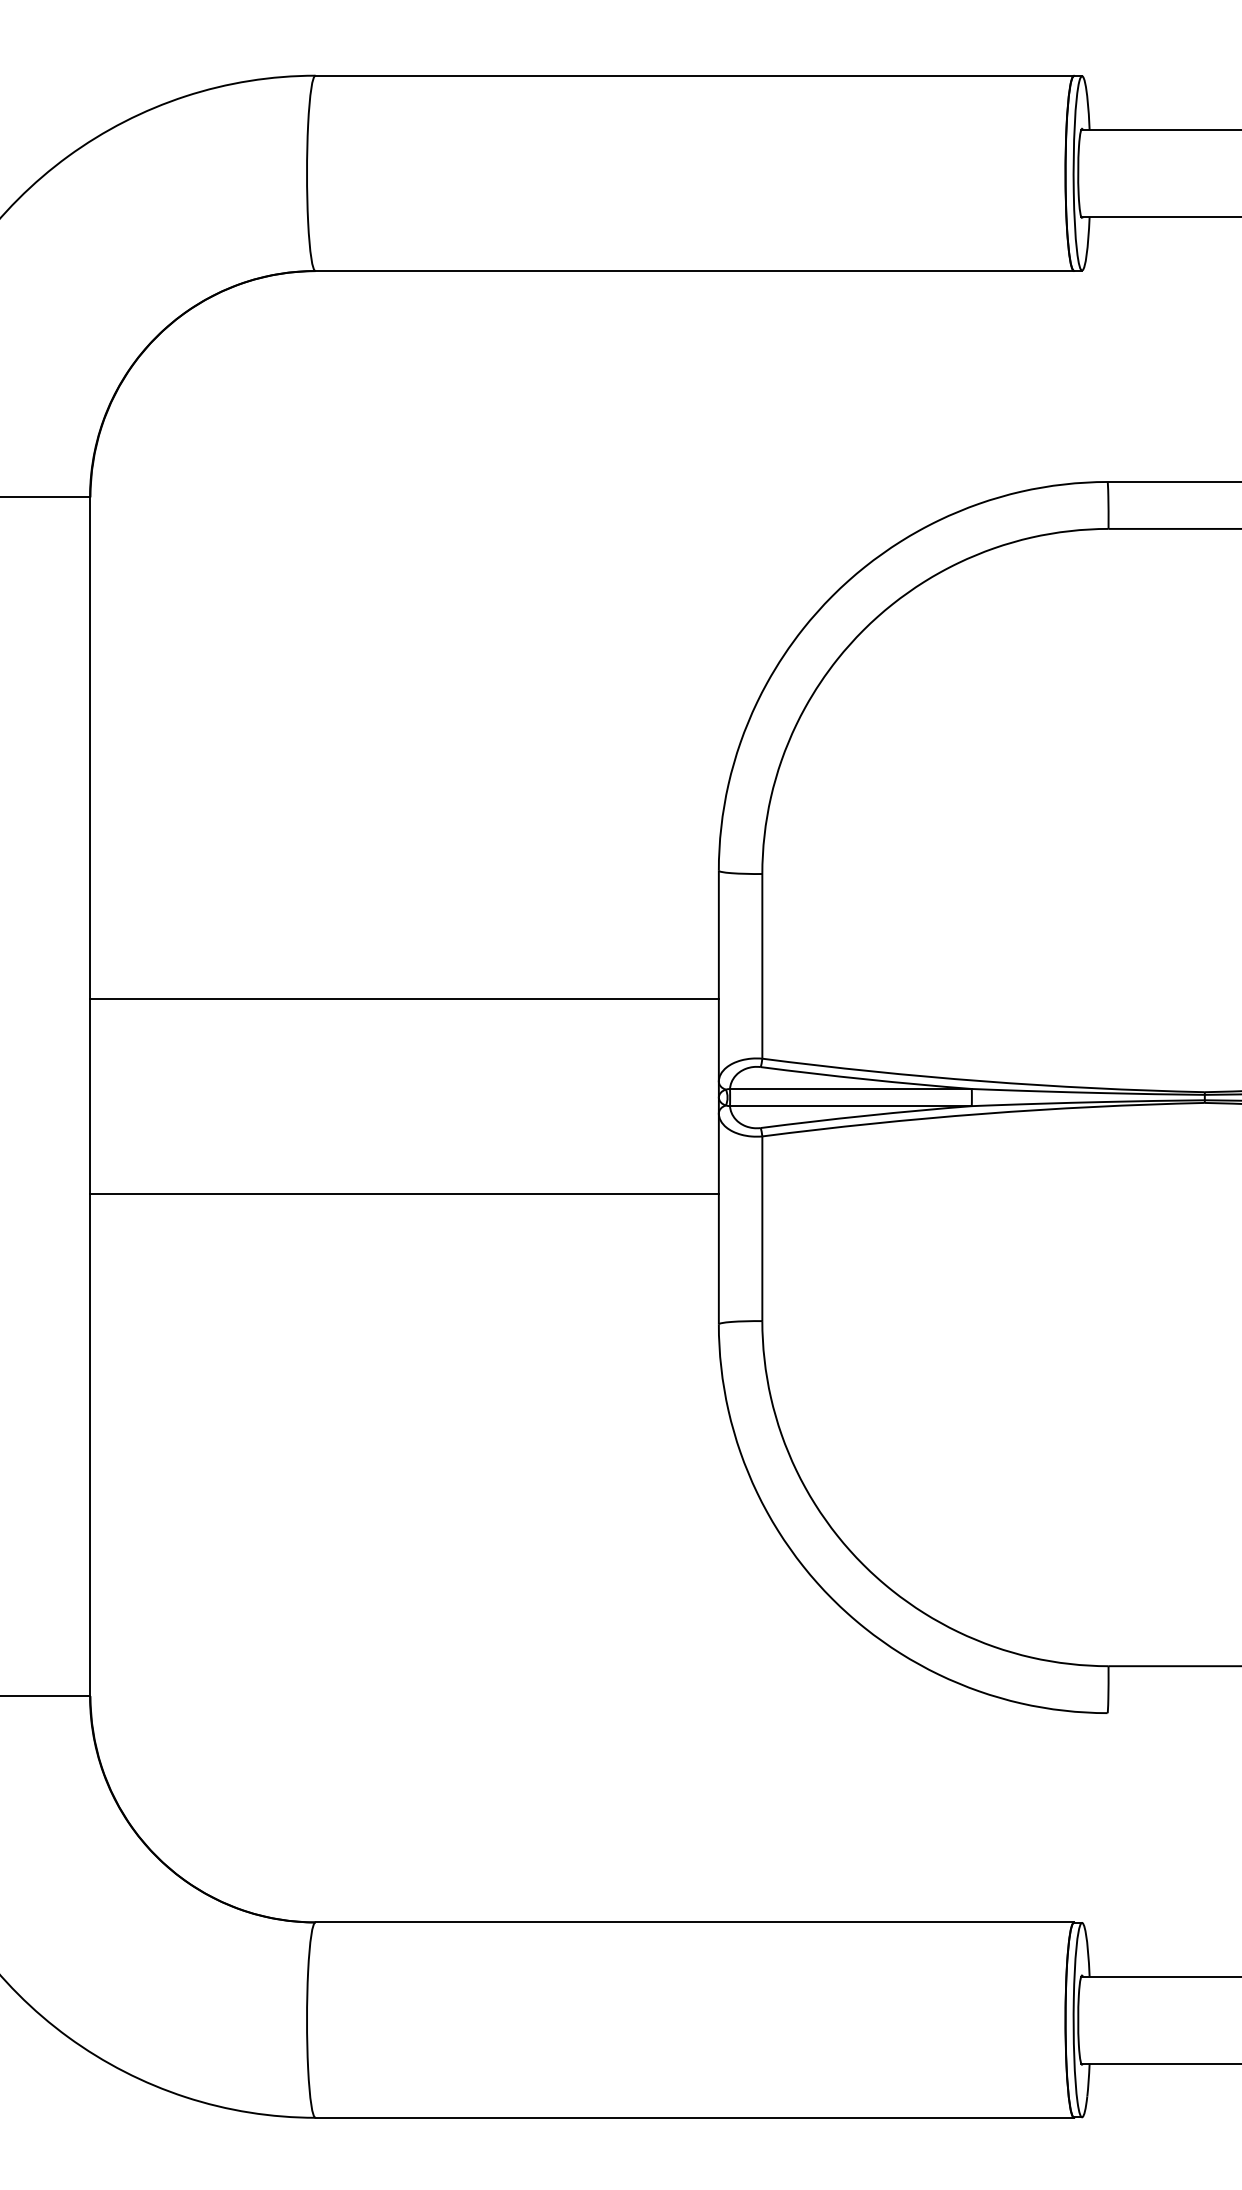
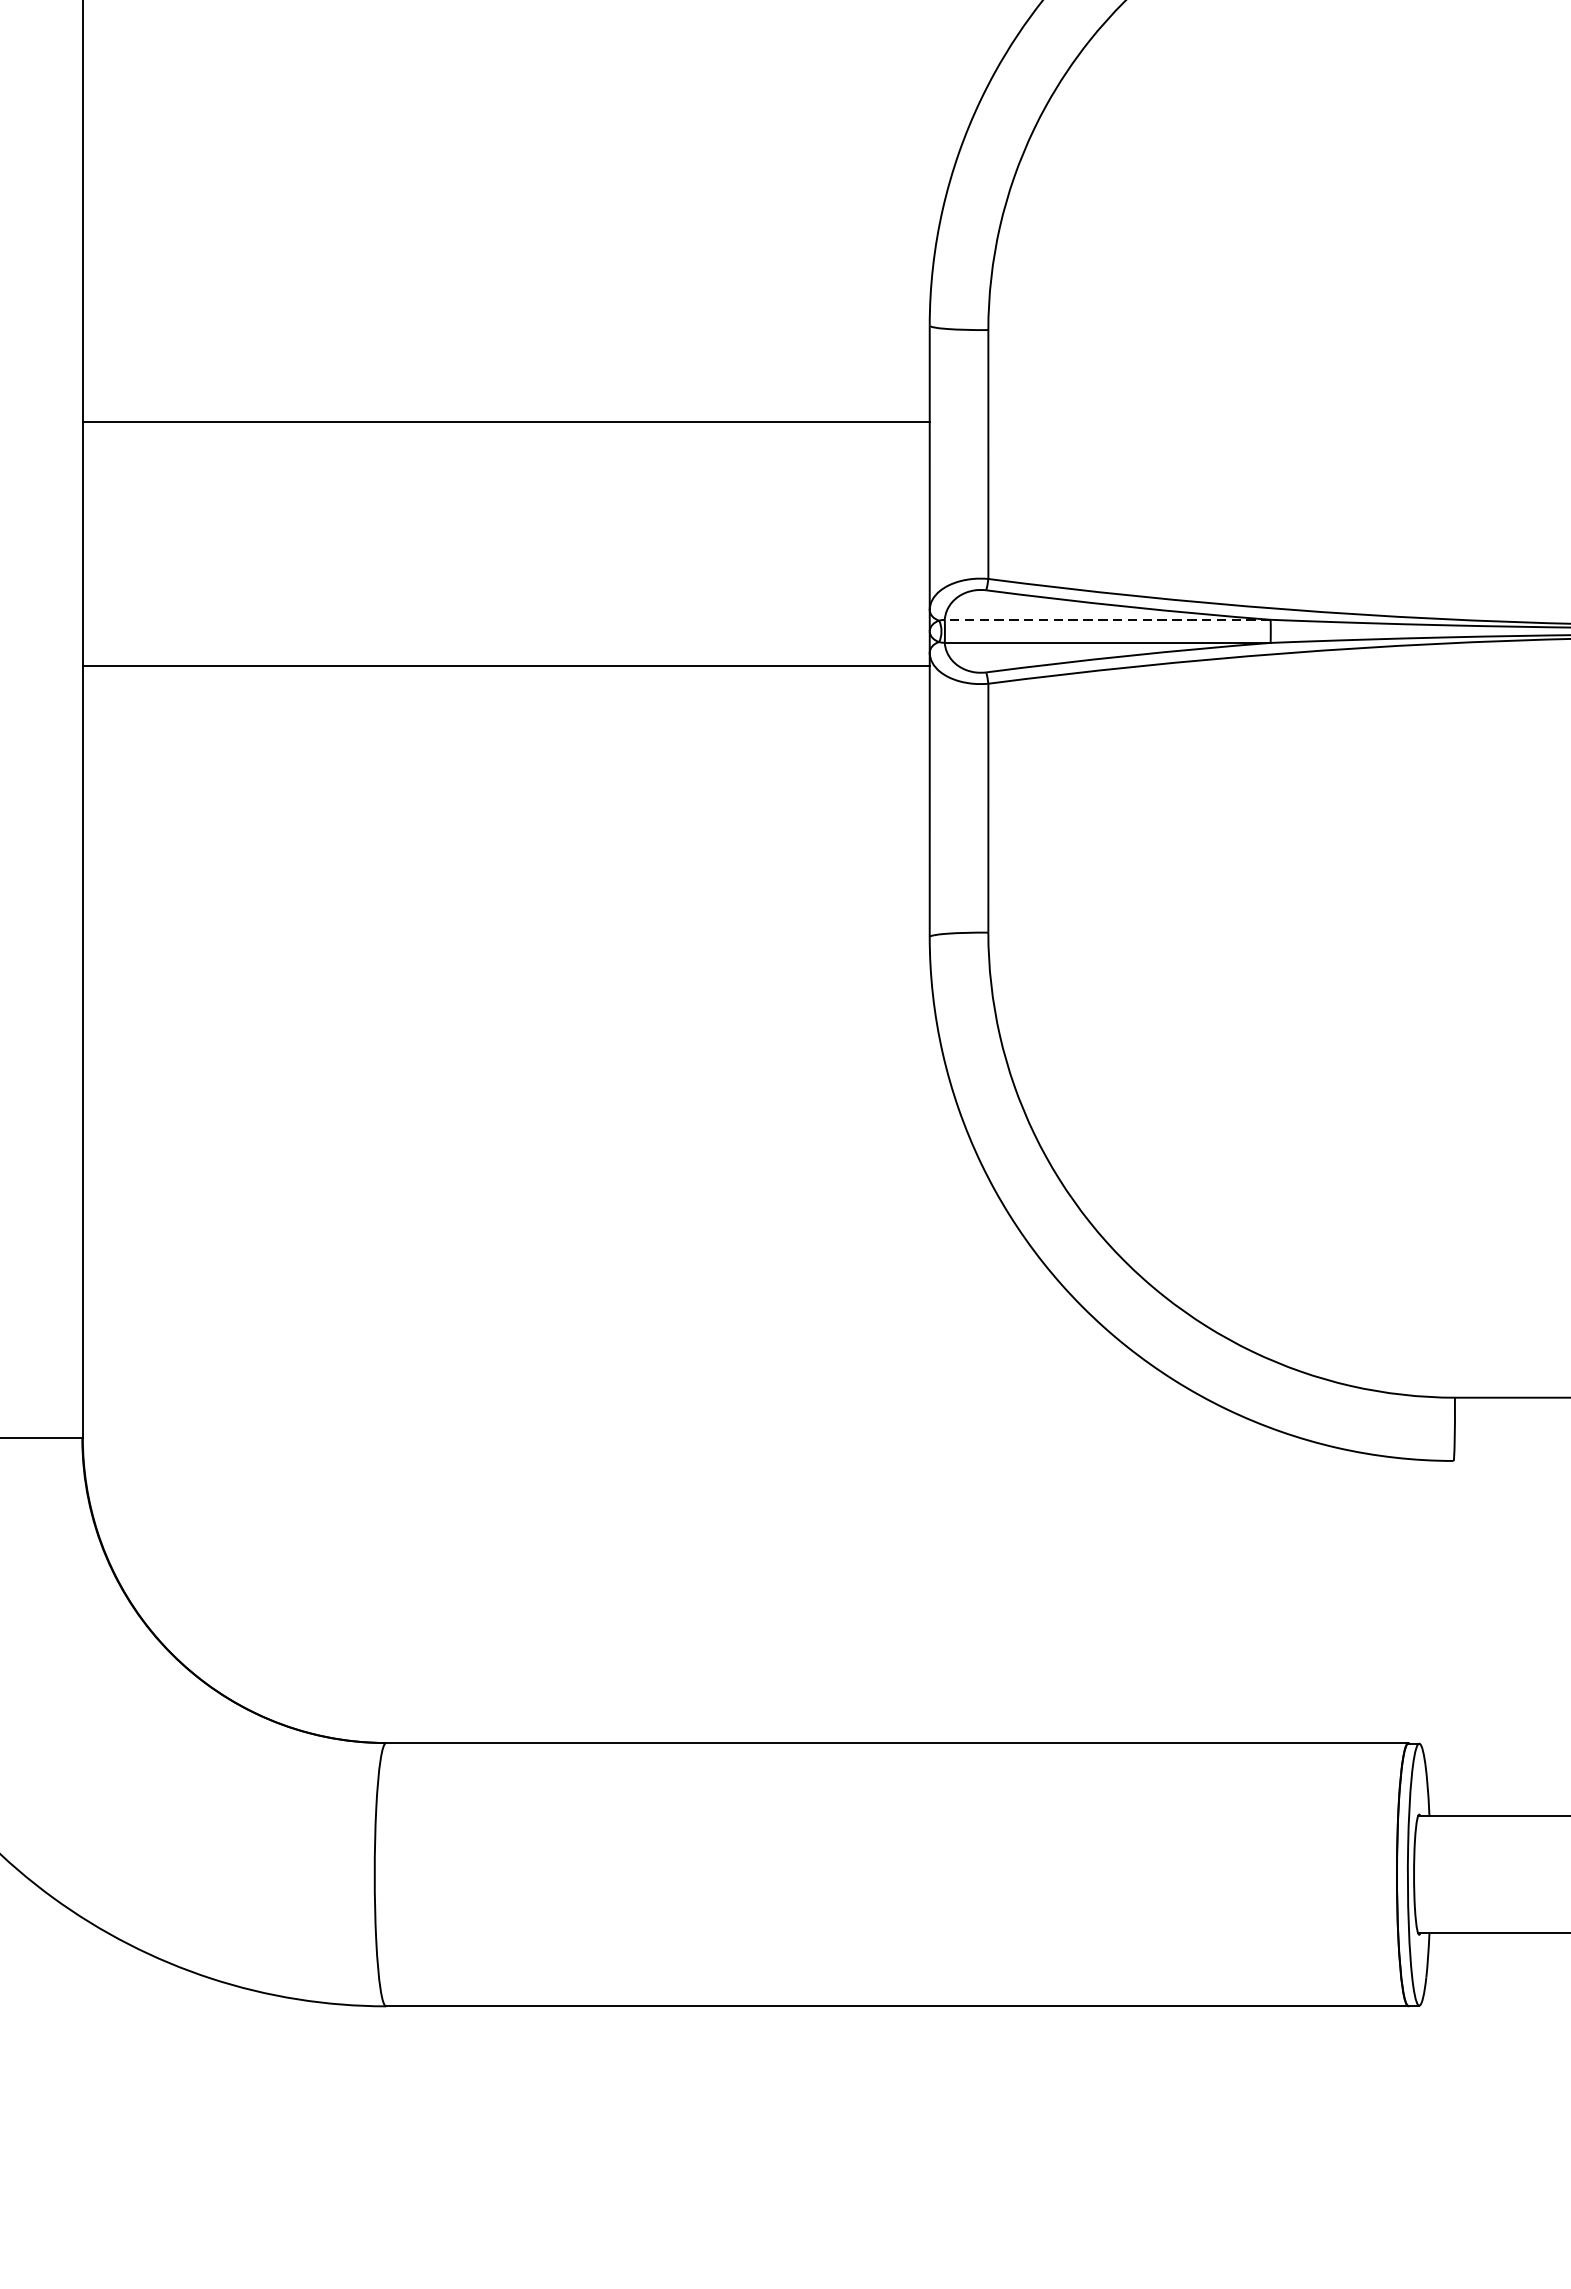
line: (404, 998) -> (506, 422), moved
line: (850, 1089) -> (1107, 620), solid -> dashed
line: (404, 1193) -> (506, 664), moved

